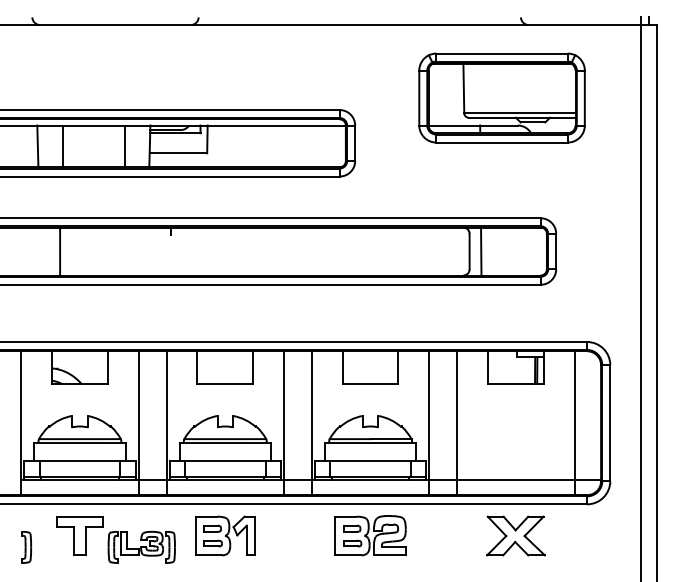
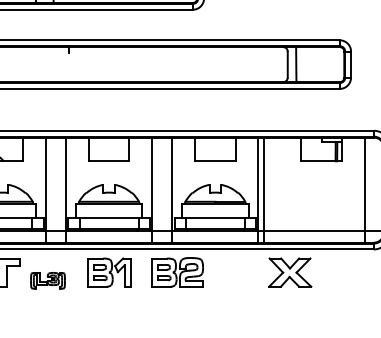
line: (457, 423) -> (264, 190), moved
part: (370, 535) -> (177, 272), moved
part: (515, 535) -> (289, 272), moved
part: (141, 546) -> (47, 280), size x0.7

